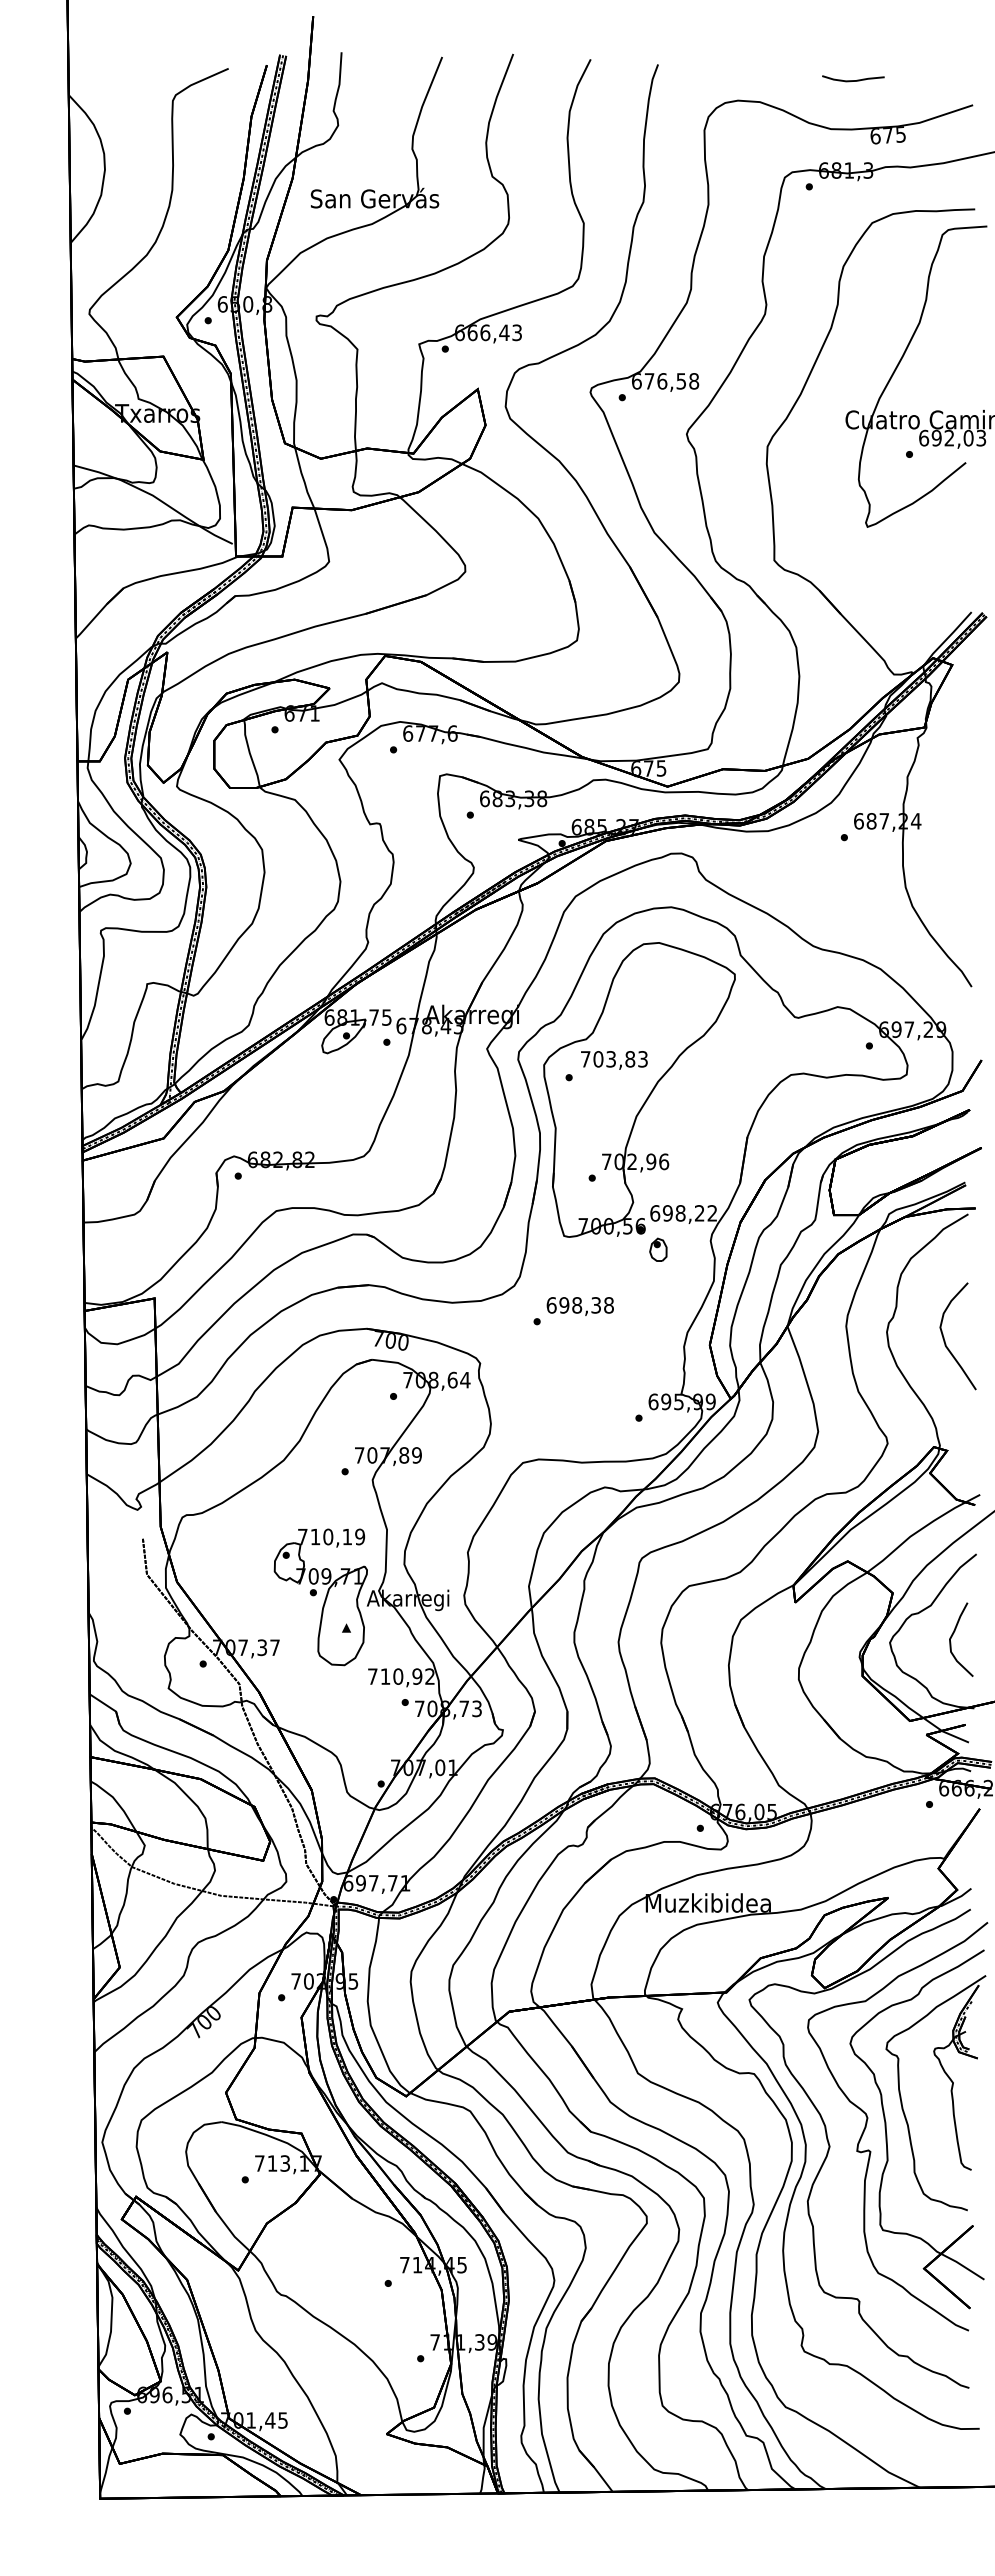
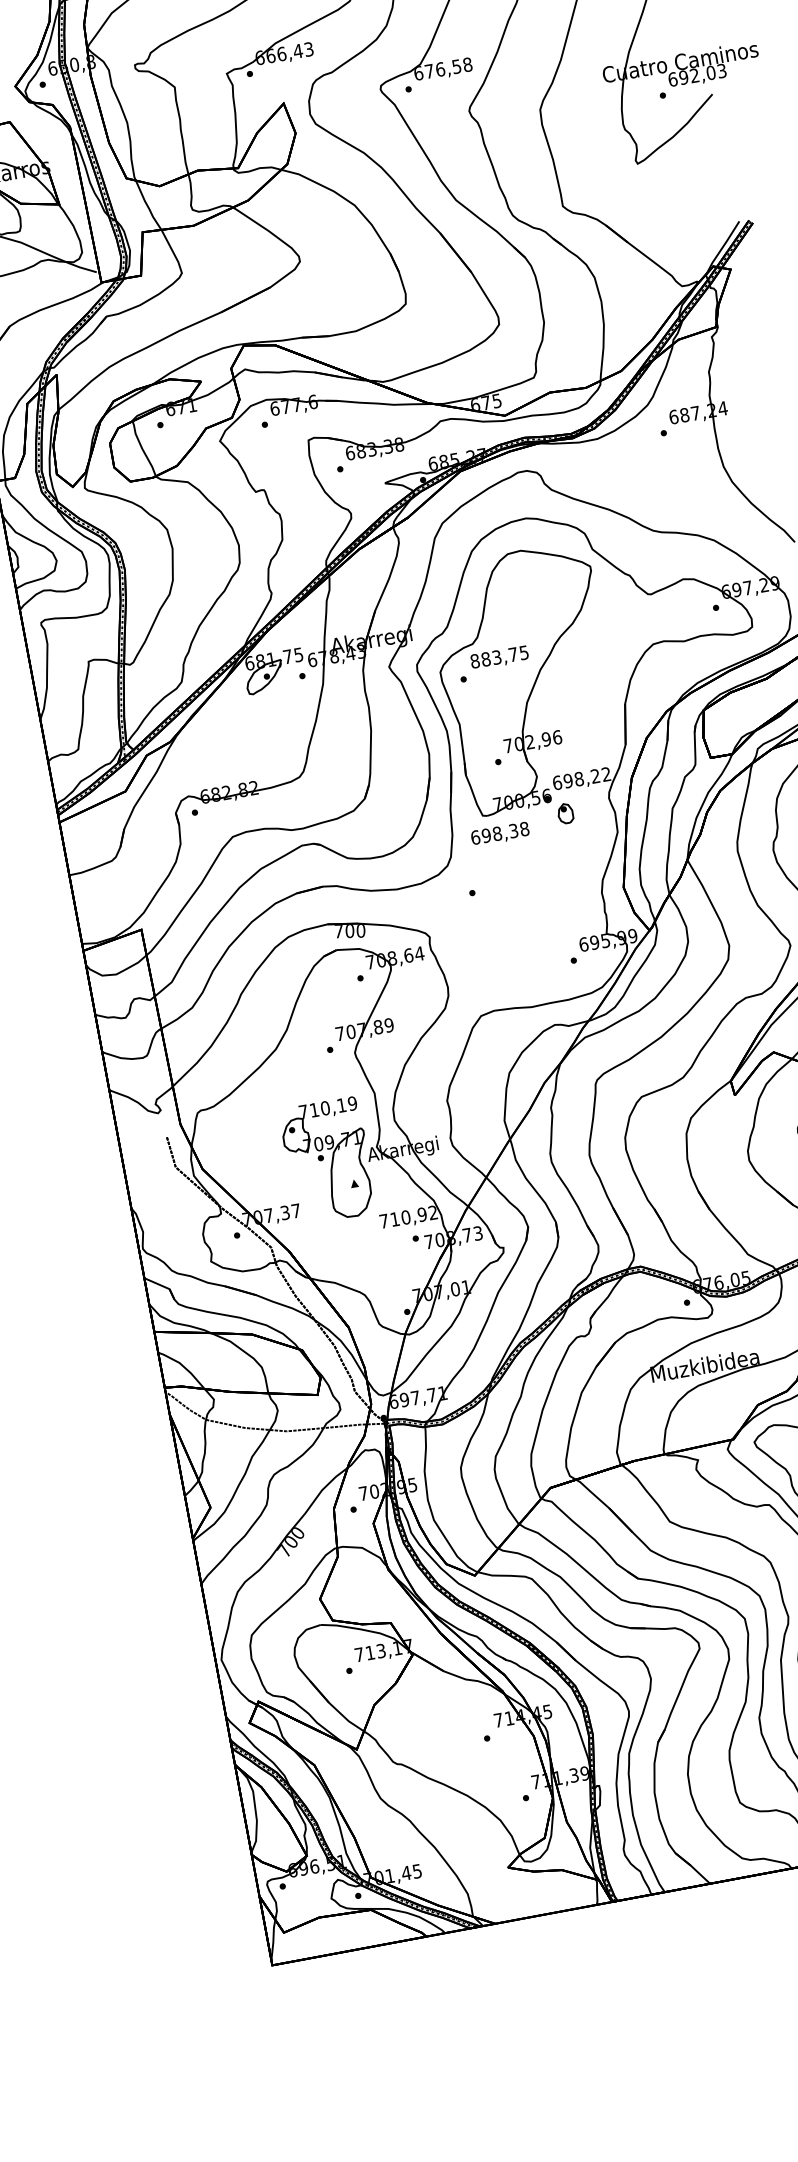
text: (613, 1059) -> (498, 657), 703,83 -> 883,75
text: (579, 1306) -> (499, 834), moved

